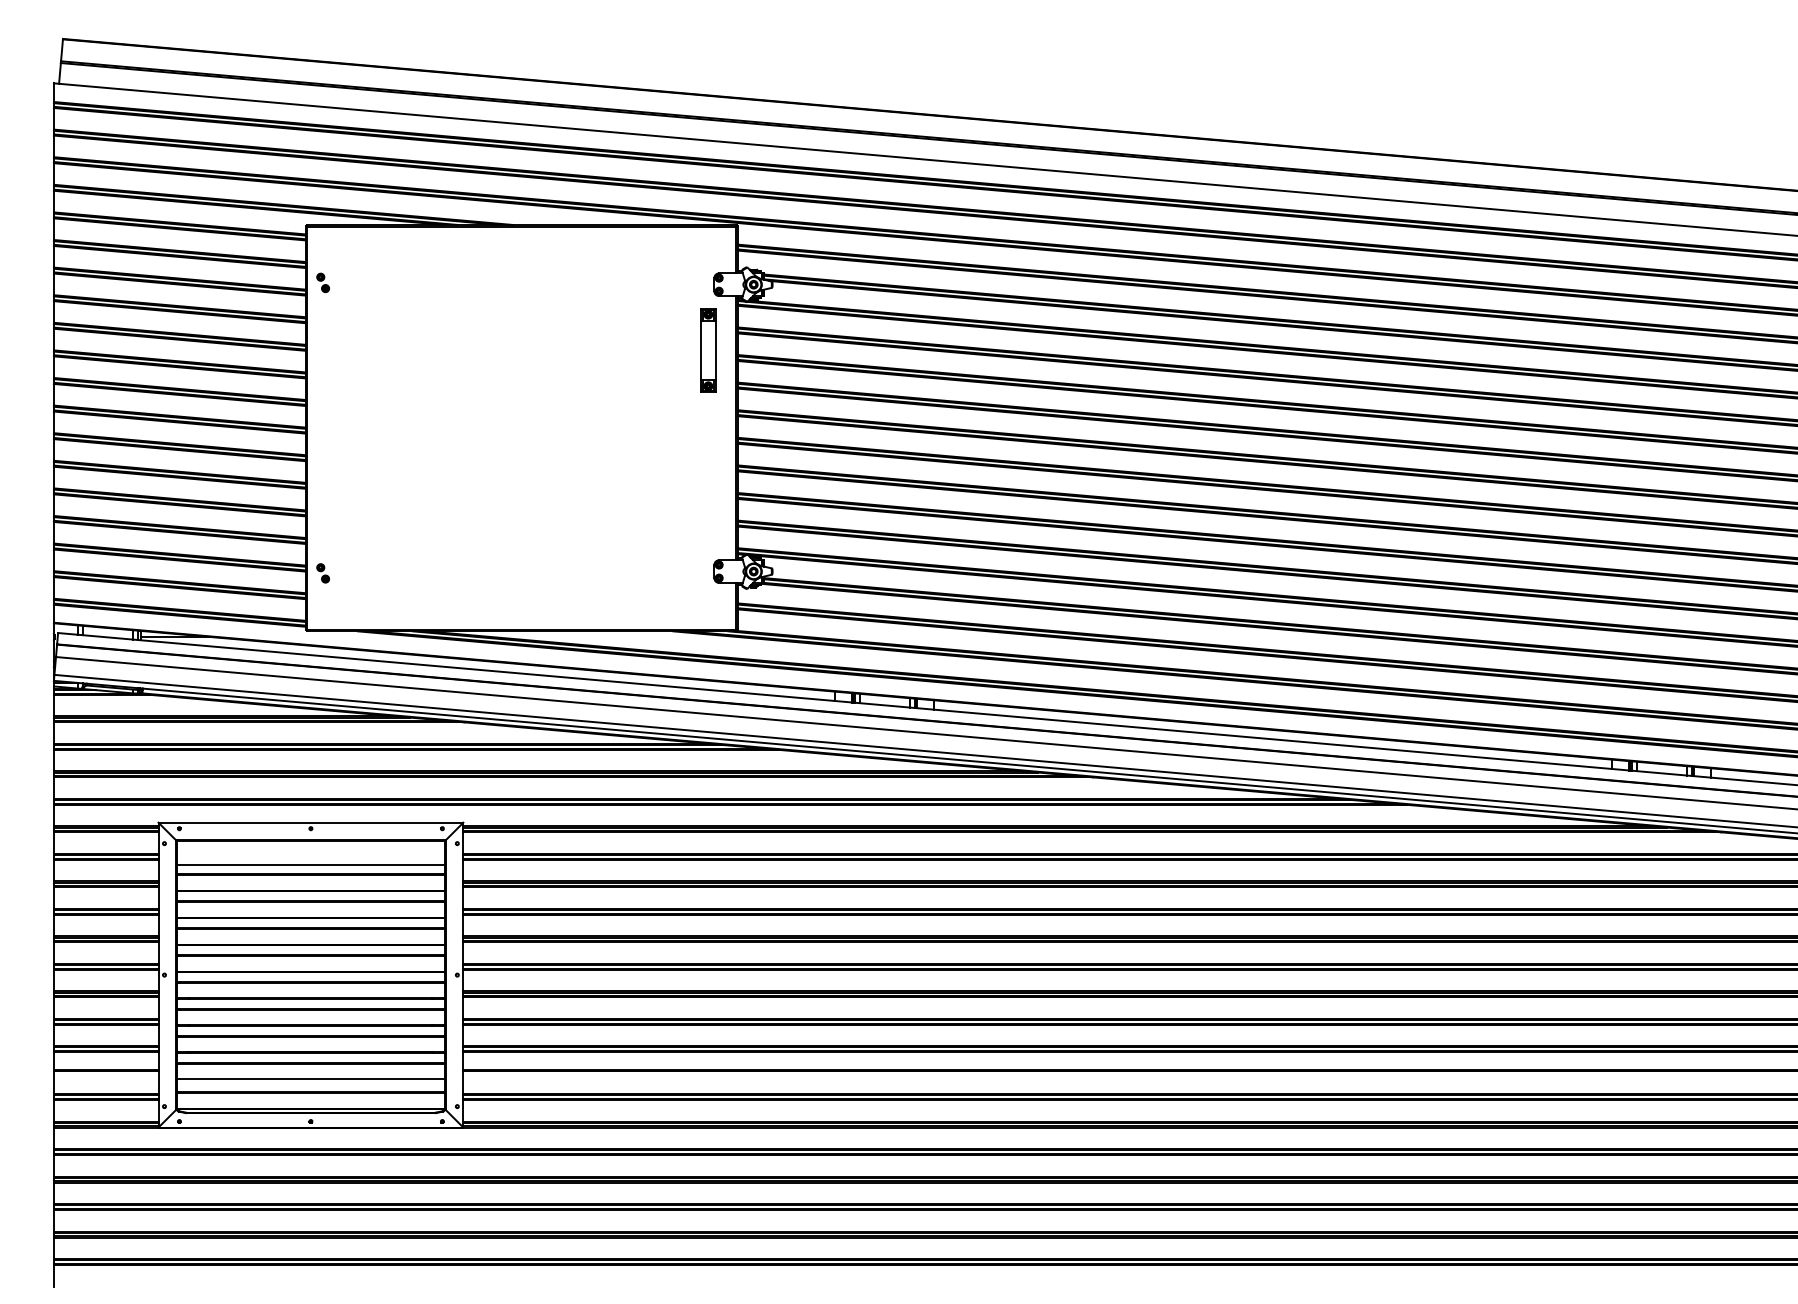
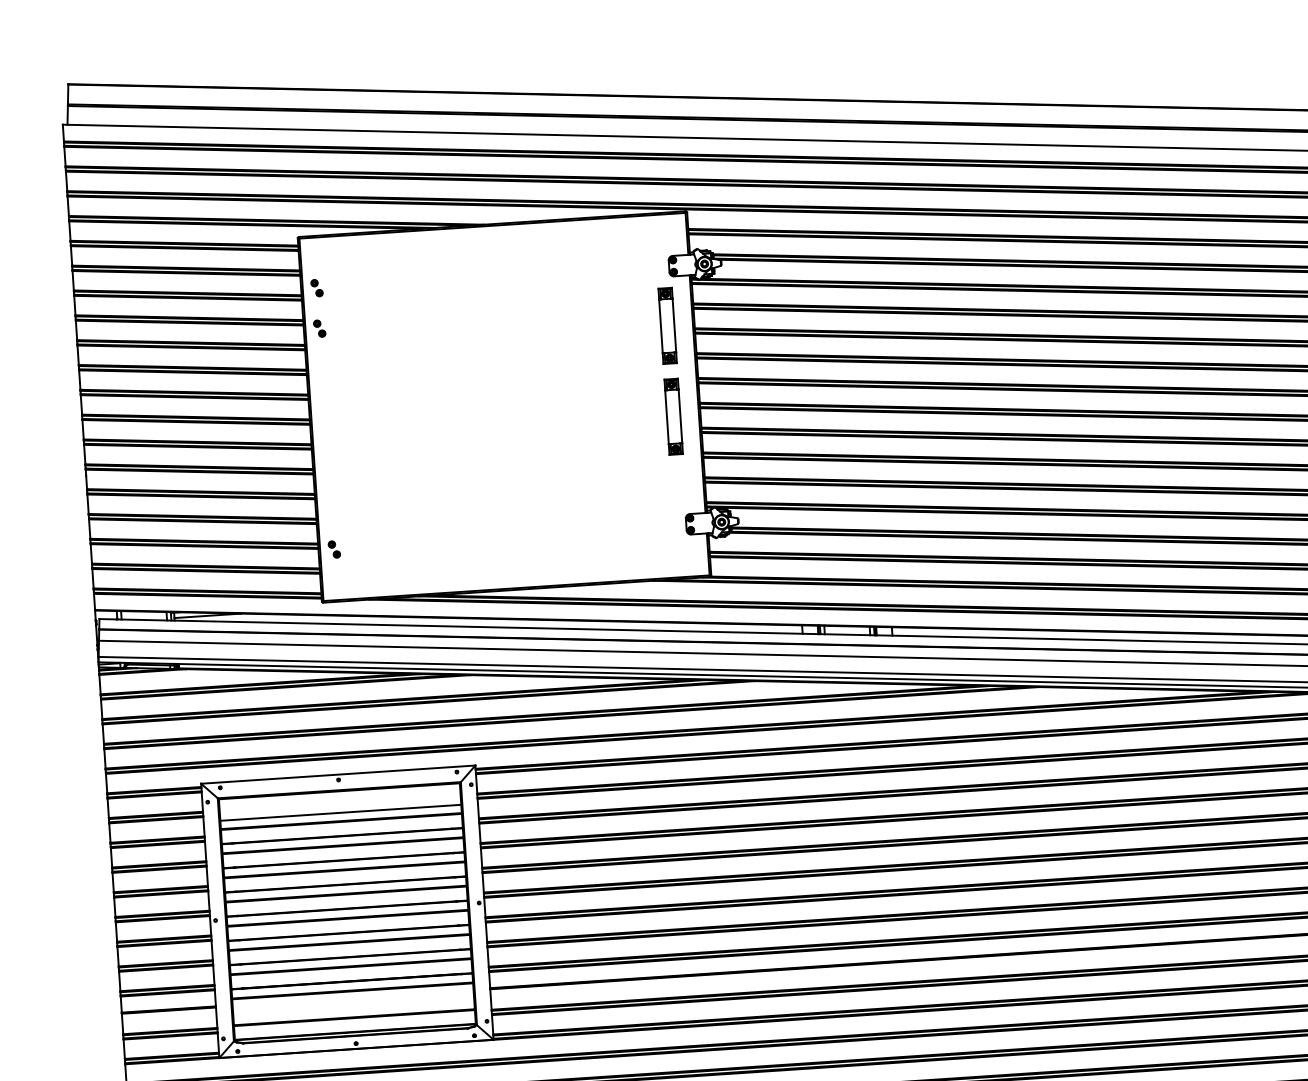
part: (322, 327) -> (319, 328), added
part: (708, 451) -> (673, 416), added
line: (310, 1079) -> (353, 1005), removed

